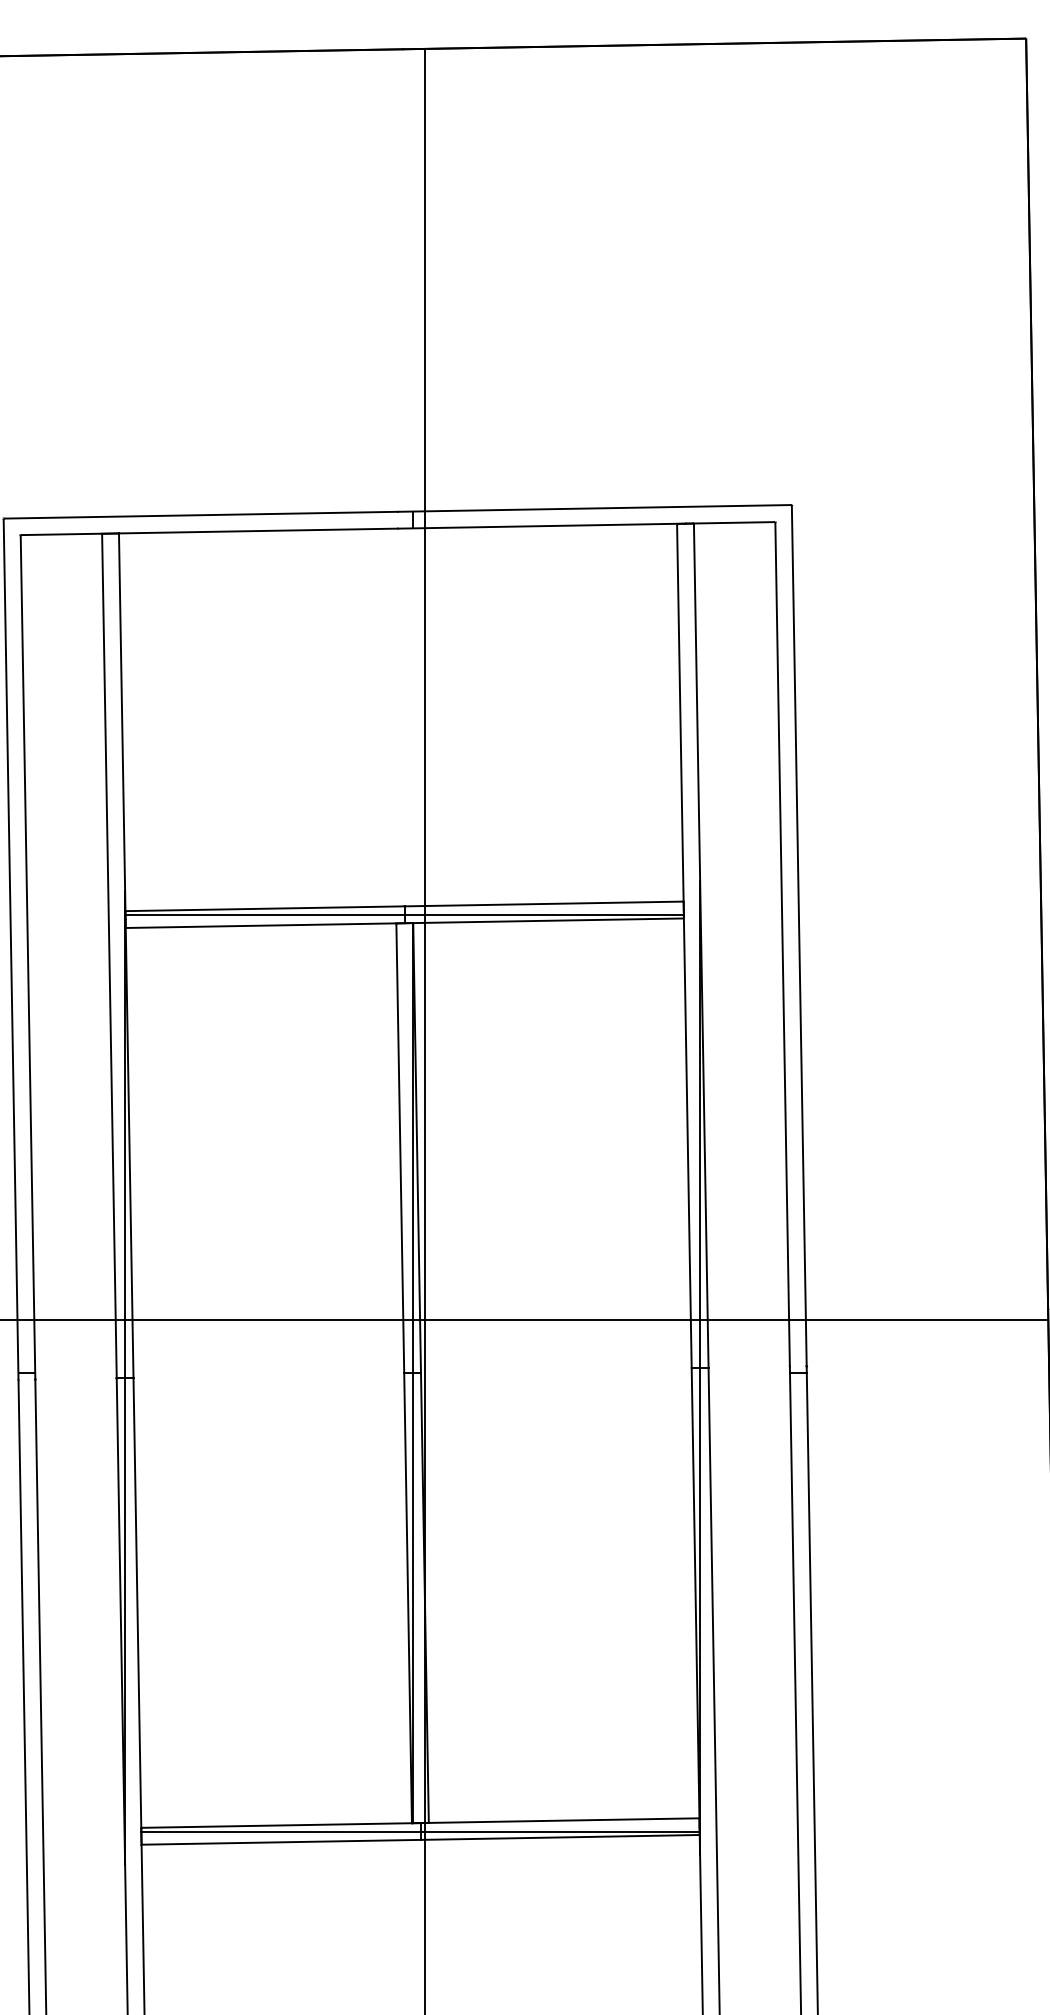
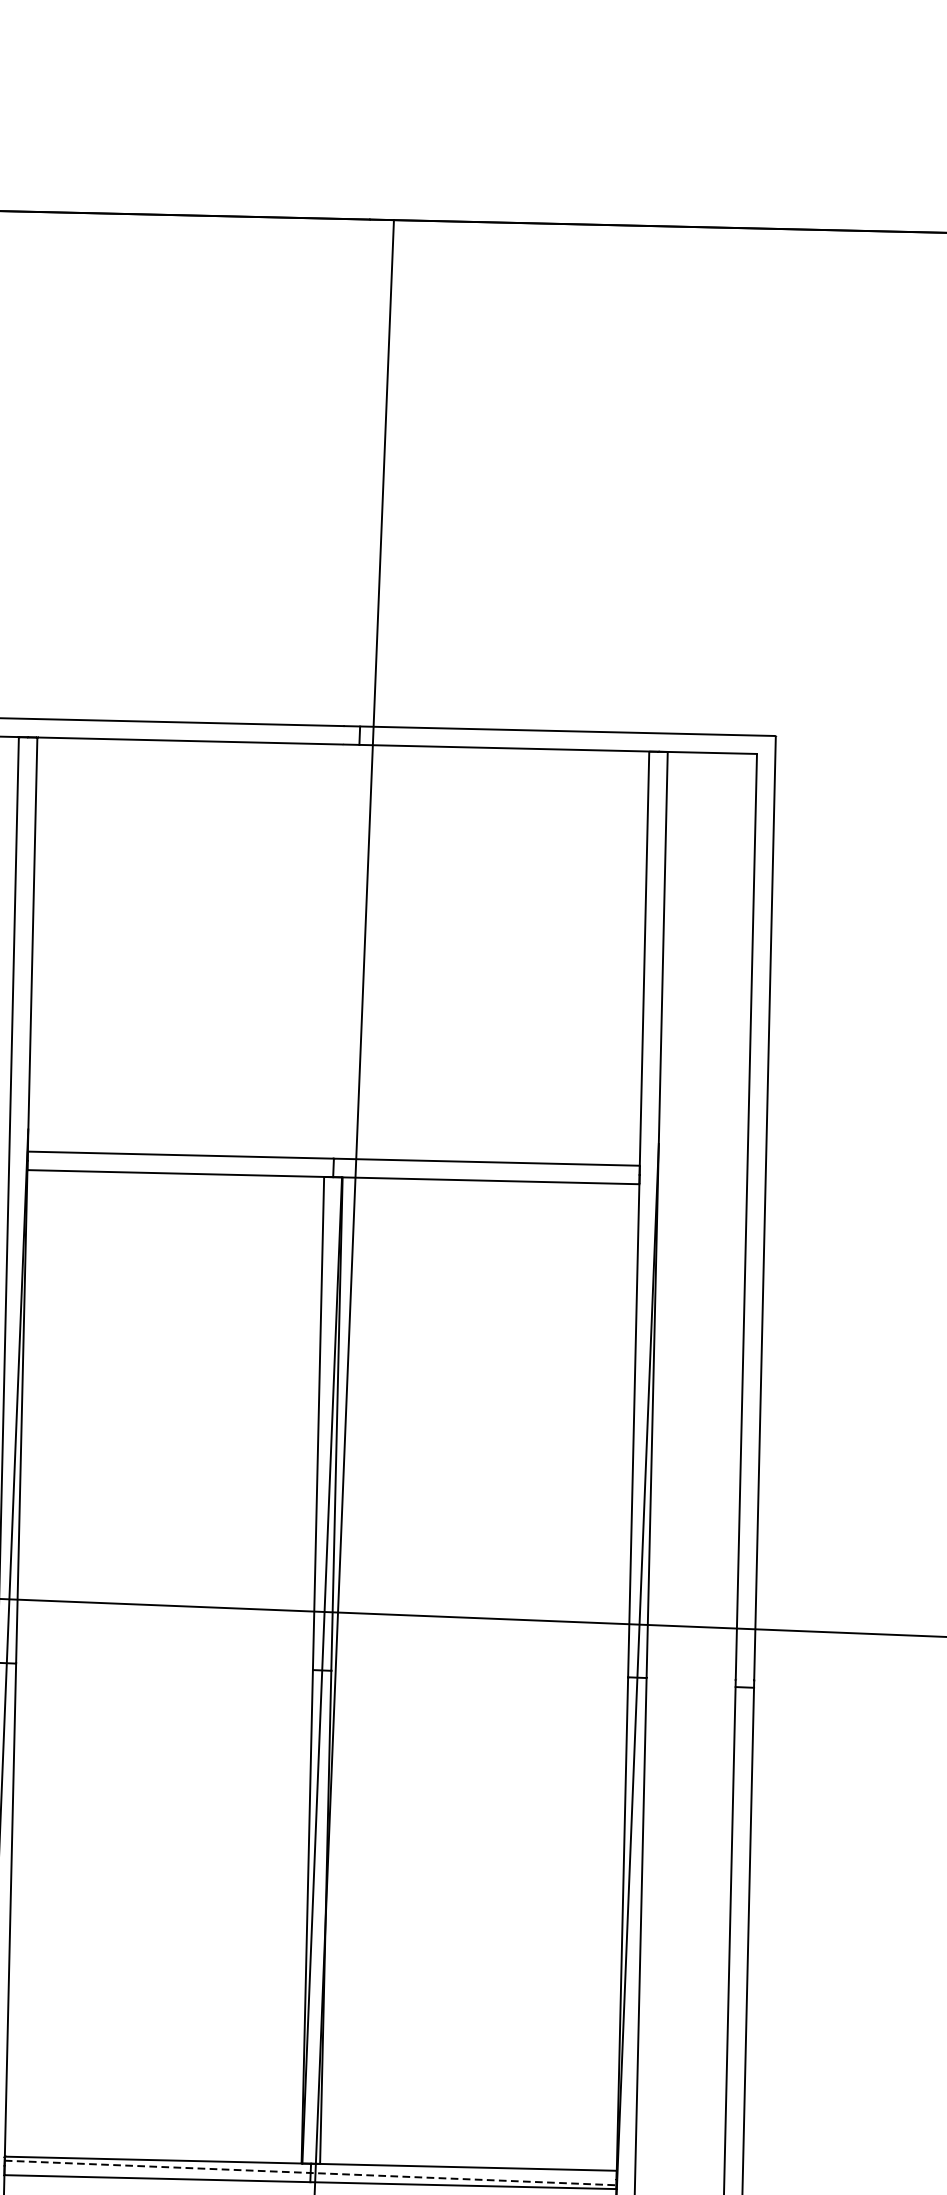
line: (404, 914) -> (333, 1167), removed
line: (421, 1831) -> (311, 2173), solid -> dashed

